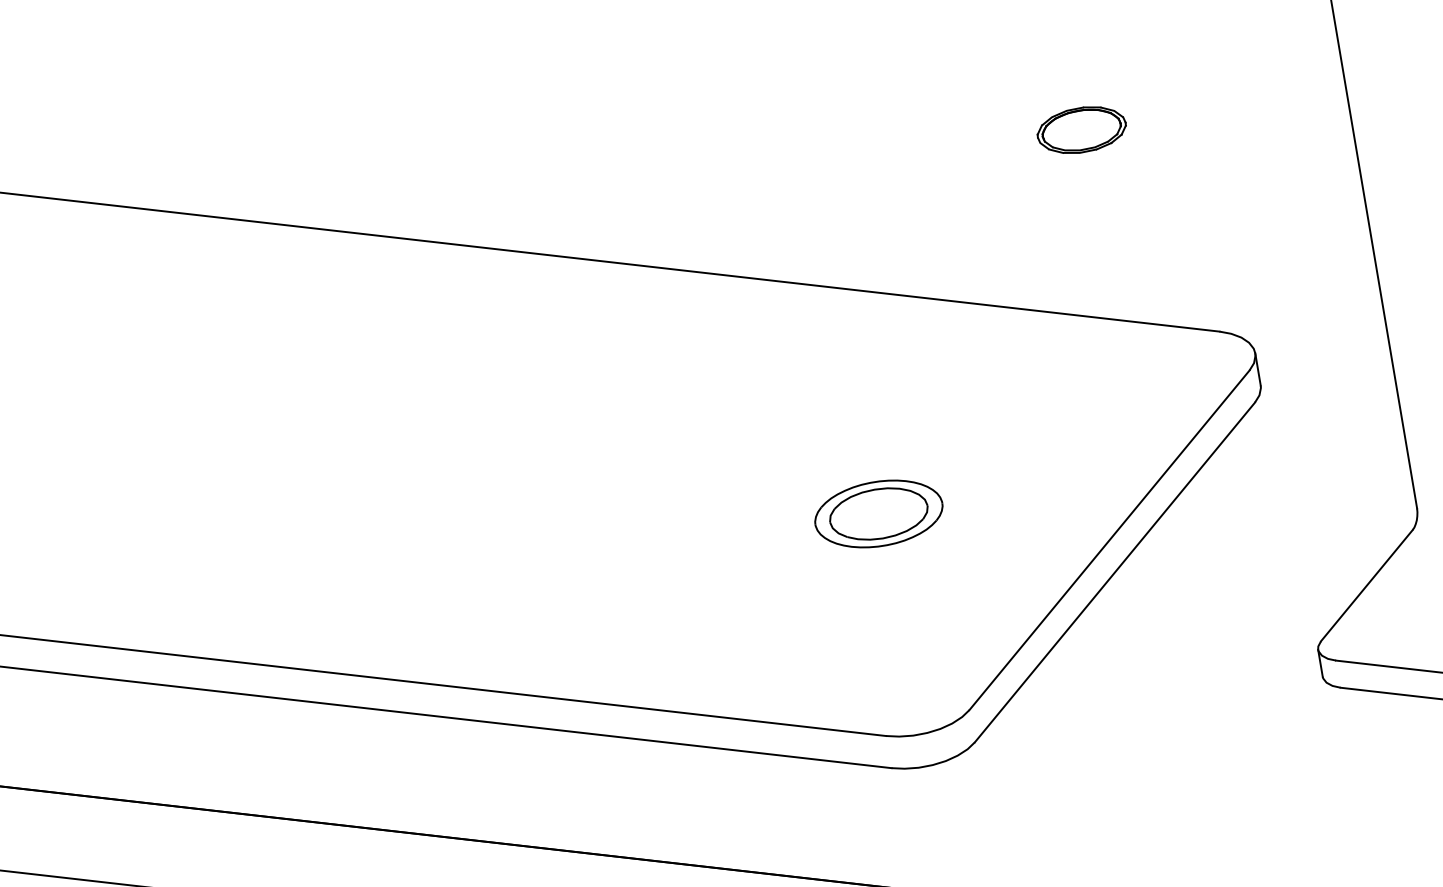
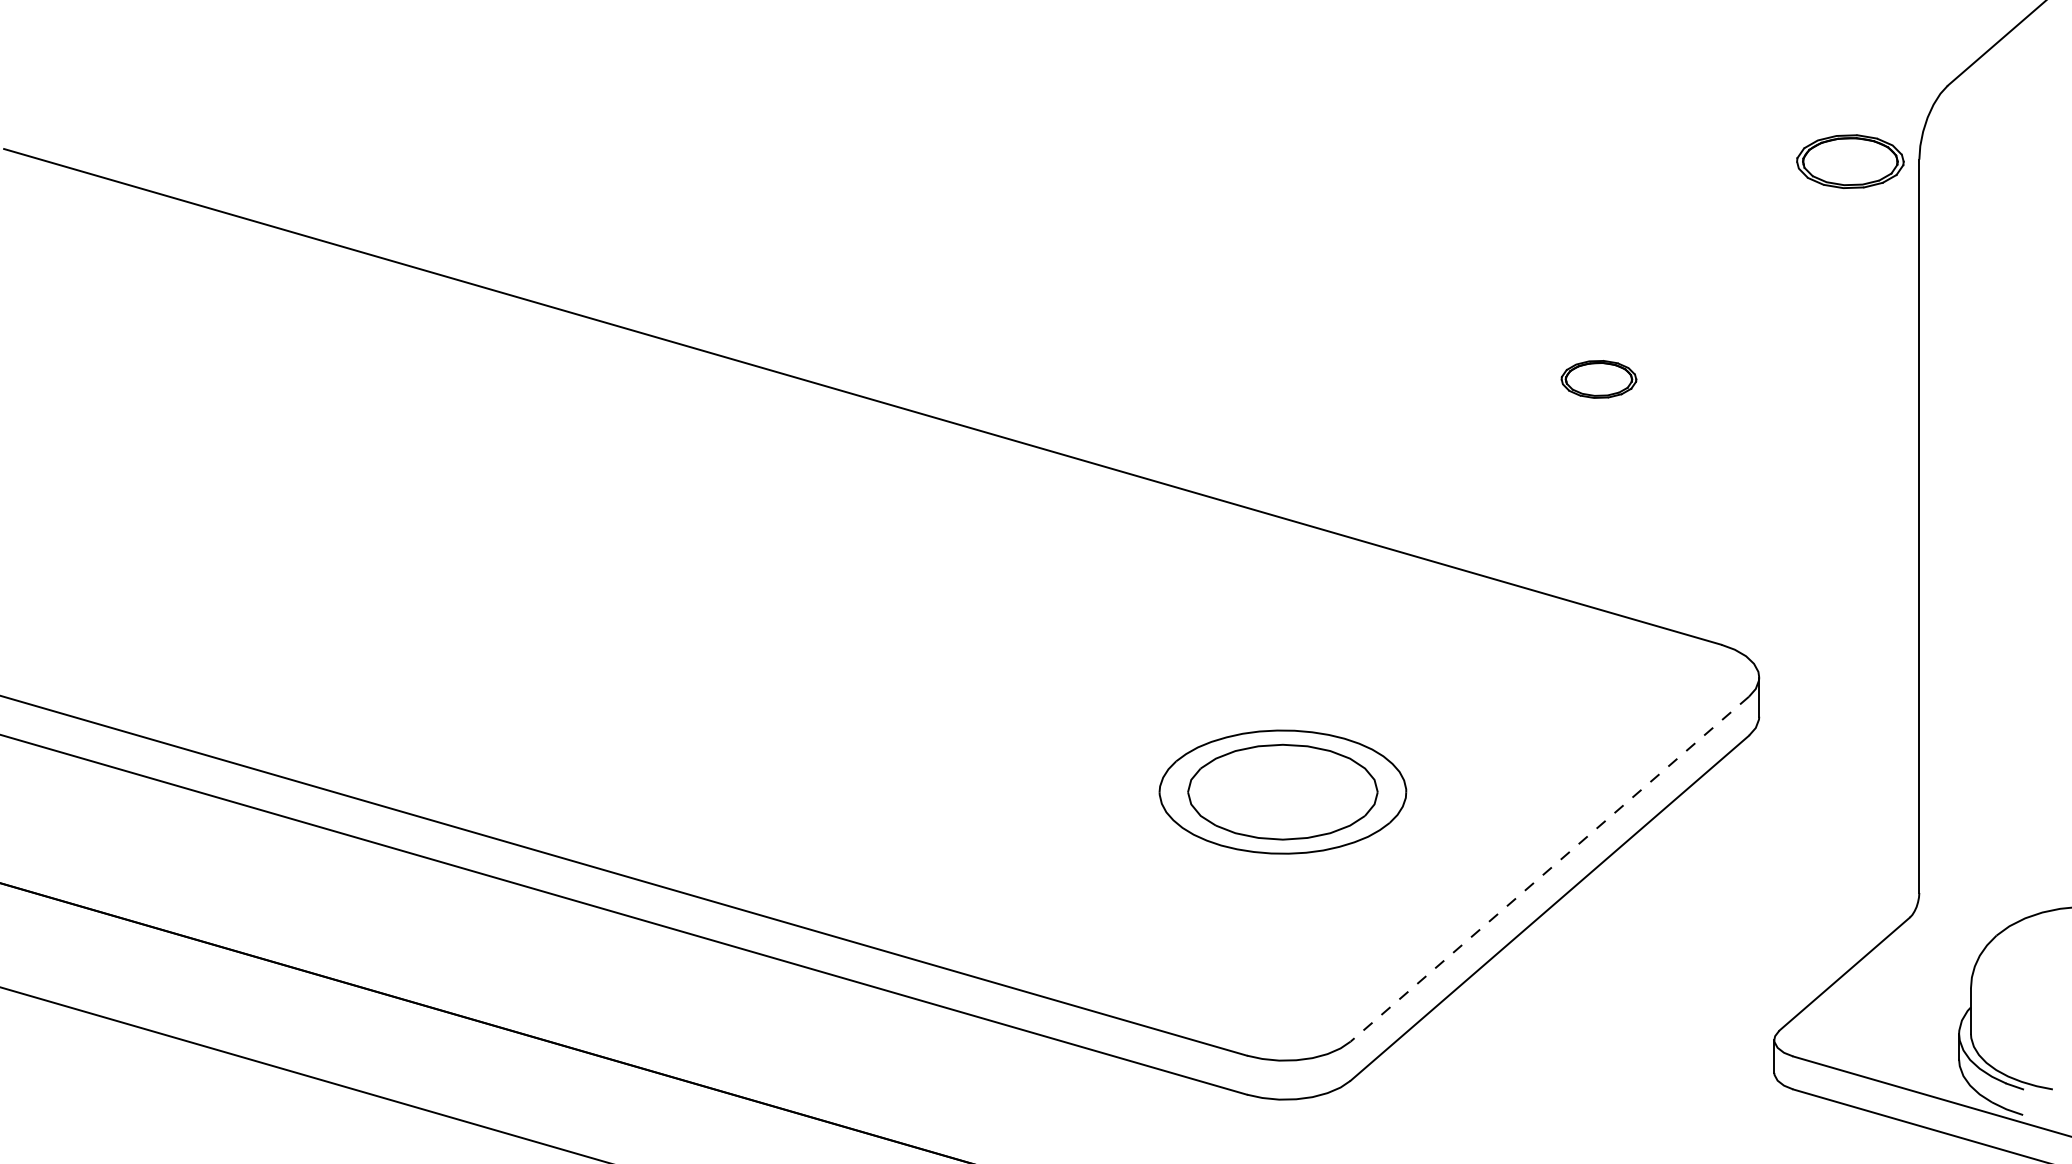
part: (1081, 130) -> (1598, 379), size x0.7
part: (878, 513) -> (1282, 791), size x1.6
line: (1109, 540) -> (1549, 869), solid -> dashed

